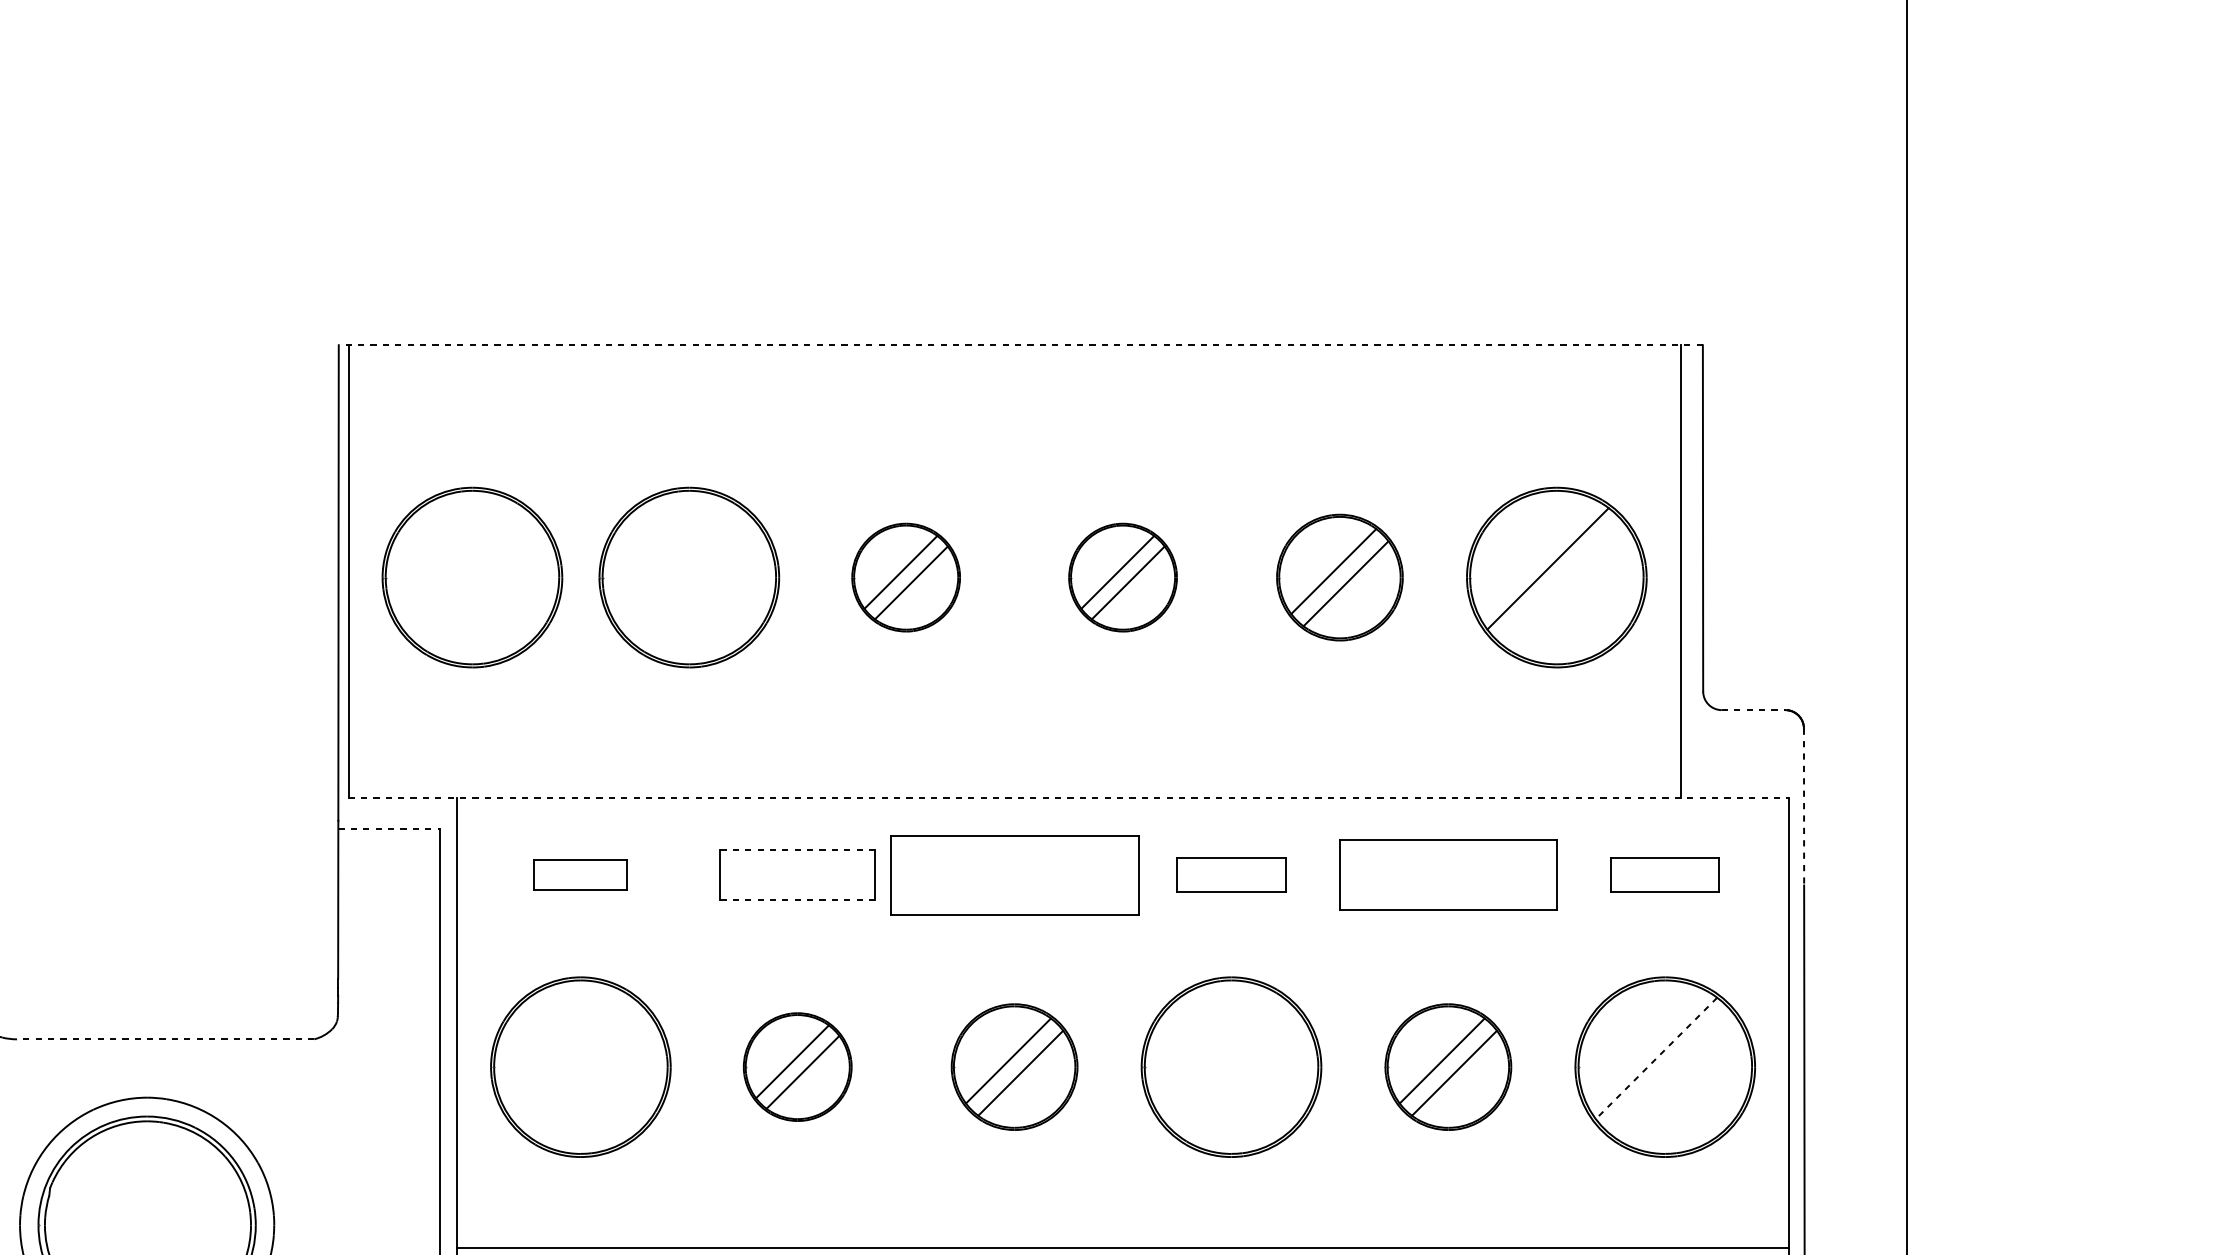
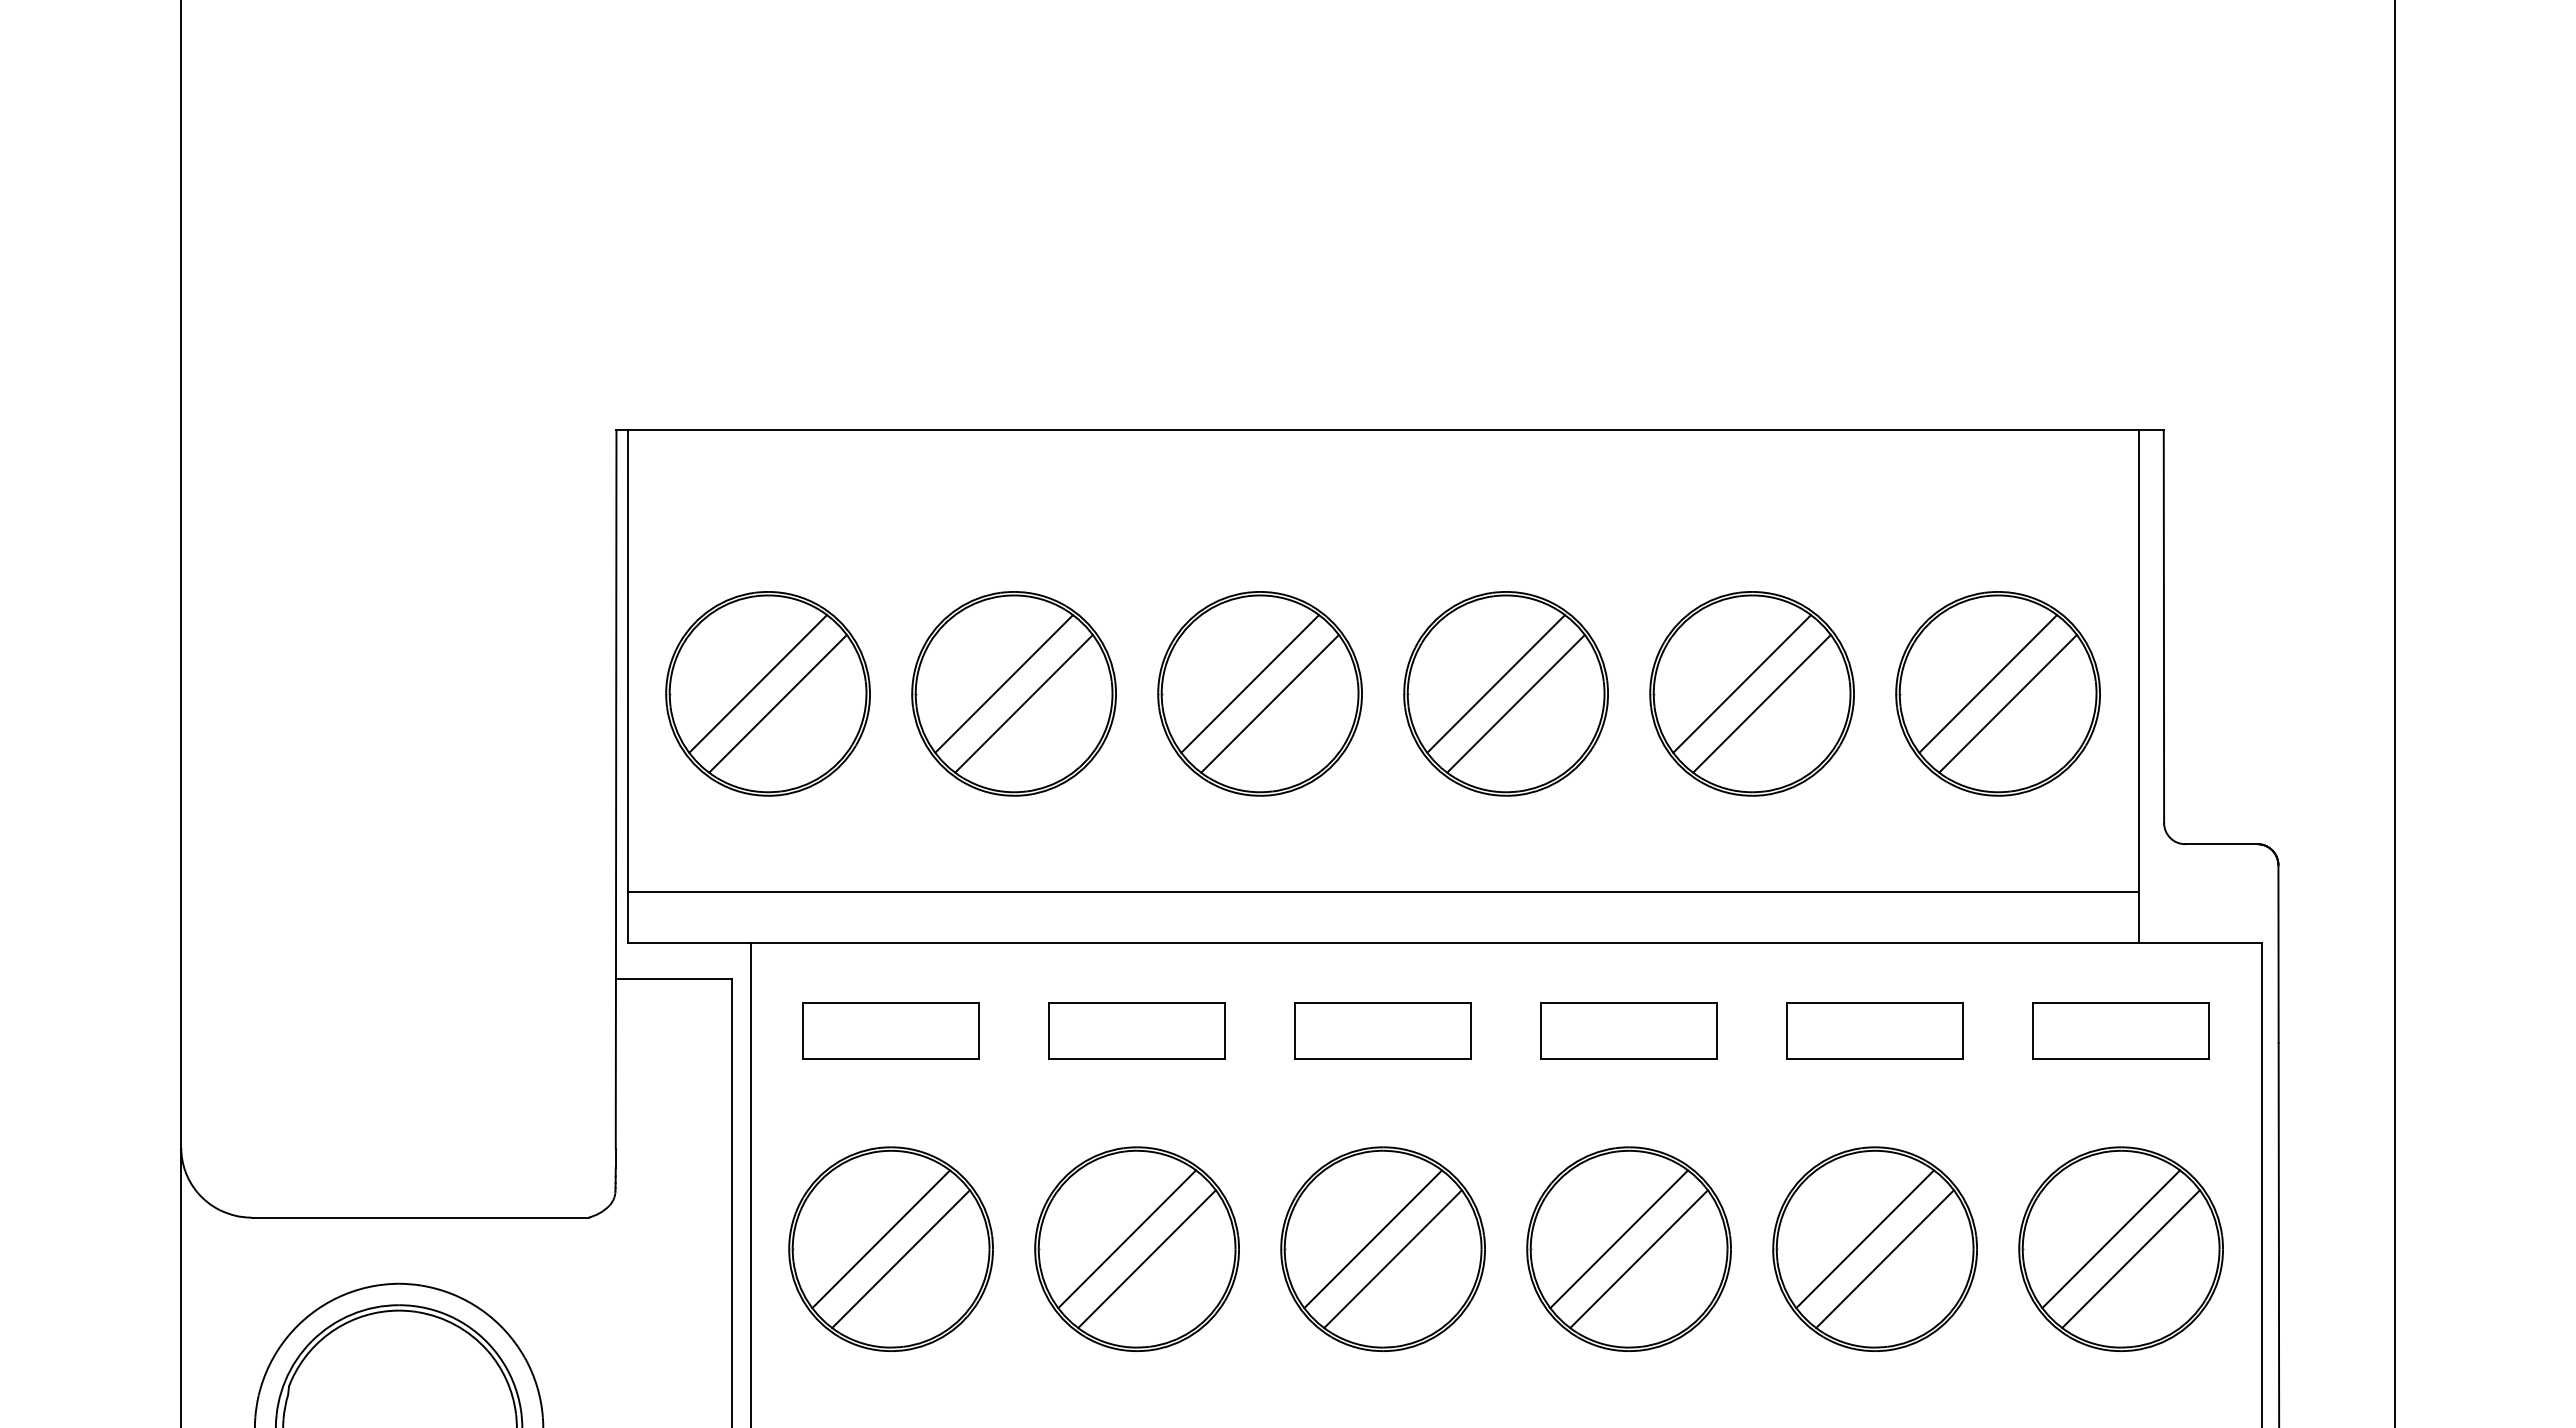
line: (1021, 345) -> (1390, 430), dashed -> solid
line: (463, 568) -> (758, 683), added
line: (680, 568) -> (1004, 683), added
part: (905, 577) -> (1259, 693), size x1.67
part: (1122, 577) -> (1505, 693), size x1.67
part: (1339, 577) -> (1751, 693), size x1.43
line: (480, 586) -> (777, 703), added
line: (697, 586) -> (1023, 703), added
line: (1565, 586) -> (2007, 703), added
line: (1753, 710) -> (2221, 844), dashed -> solid
line: (1014, 751) -> (1382, 891), added
line: (1069, 797) -> (1445, 943), dashed -> solid
line: (1804, 807) -> (2278, 954), dashed -> solid
line: (389, 828) -> (673, 978), dashed -> solid
line: (798, 850) -> (1137, 1003), dashed -> solid
part: (580, 874) -> (890, 1030), size x1.67
part: (1014, 874) -> (1382, 1030), size x0.62
part: (1230, 874) -> (1628, 1030), size x1.43
part: (1447, 874) -> (1874, 1030), size x0.71
part: (1664, 874) -> (2120, 1030), size x1.43
line: (798, 899) -> (1137, 1059), dashed -> solid
line: (166, 1039) -> (420, 1217), dashed -> solid
line: (572, 1058) -> (881, 1239), added
line: (1223, 1058) -> (1619, 1239), added
line: (1655, 1058) -> (2110, 1239), dashed -> solid
part: (797, 1066) -> (1136, 1248), size x1.67
part: (1014, 1066) -> (1382, 1248), size x1.43
part: (1447, 1066) -> (1874, 1248), size x1.43
line: (589, 1076) -> (900, 1259), added
line: (1239, 1076) -> (1638, 1259), added
line: (1673, 1076) -> (2130, 1259), added

